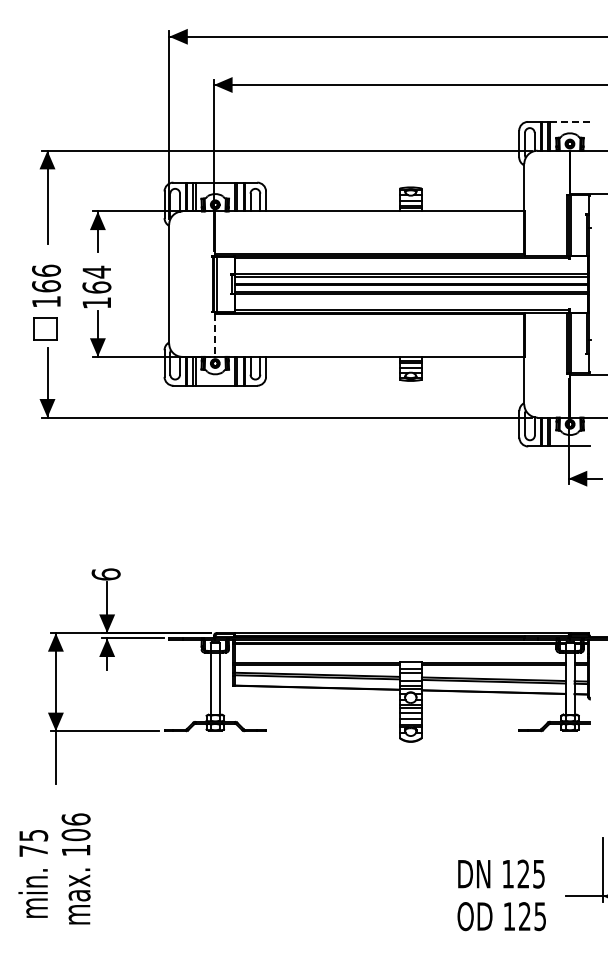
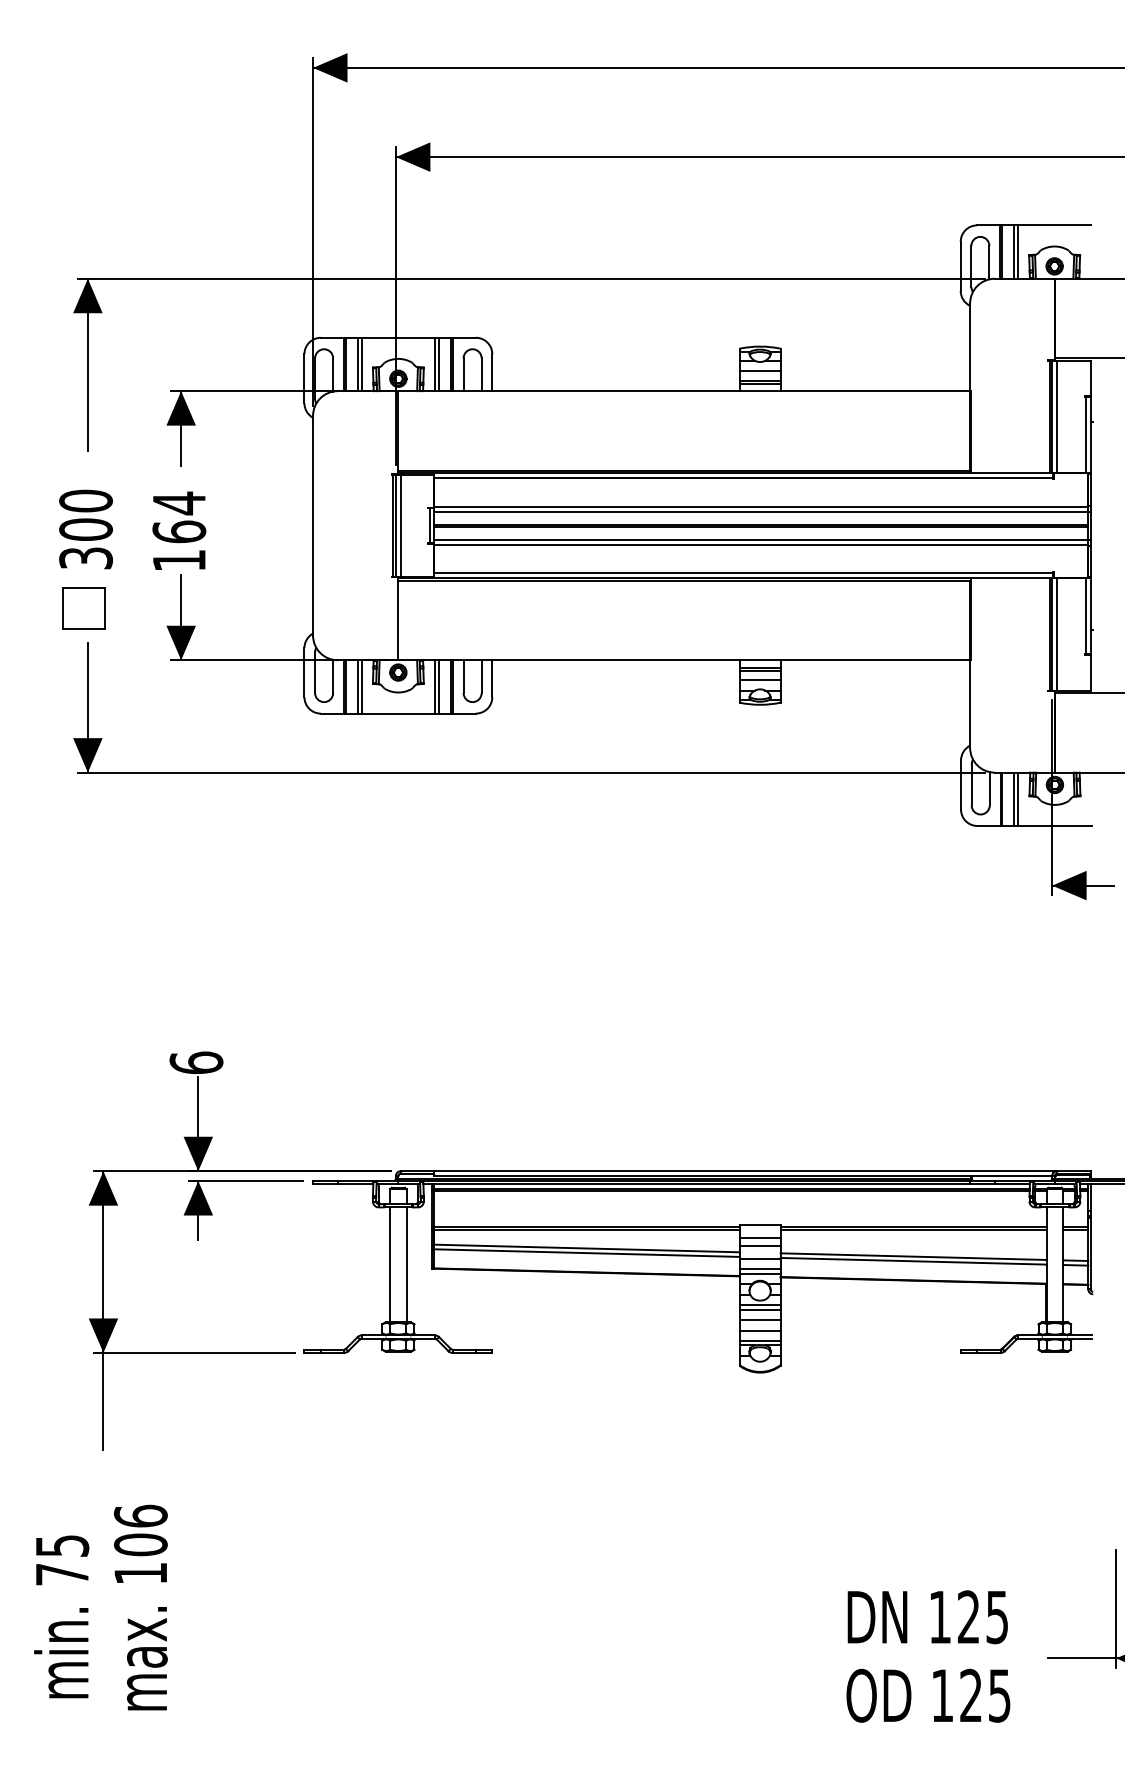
line: (569, 121) -> (1053, 224), dashed -> solid
text: (46, 285) -> (86, 528), 166 -> 300
line: (215, 335) -> (398, 620), dashed -> solid

